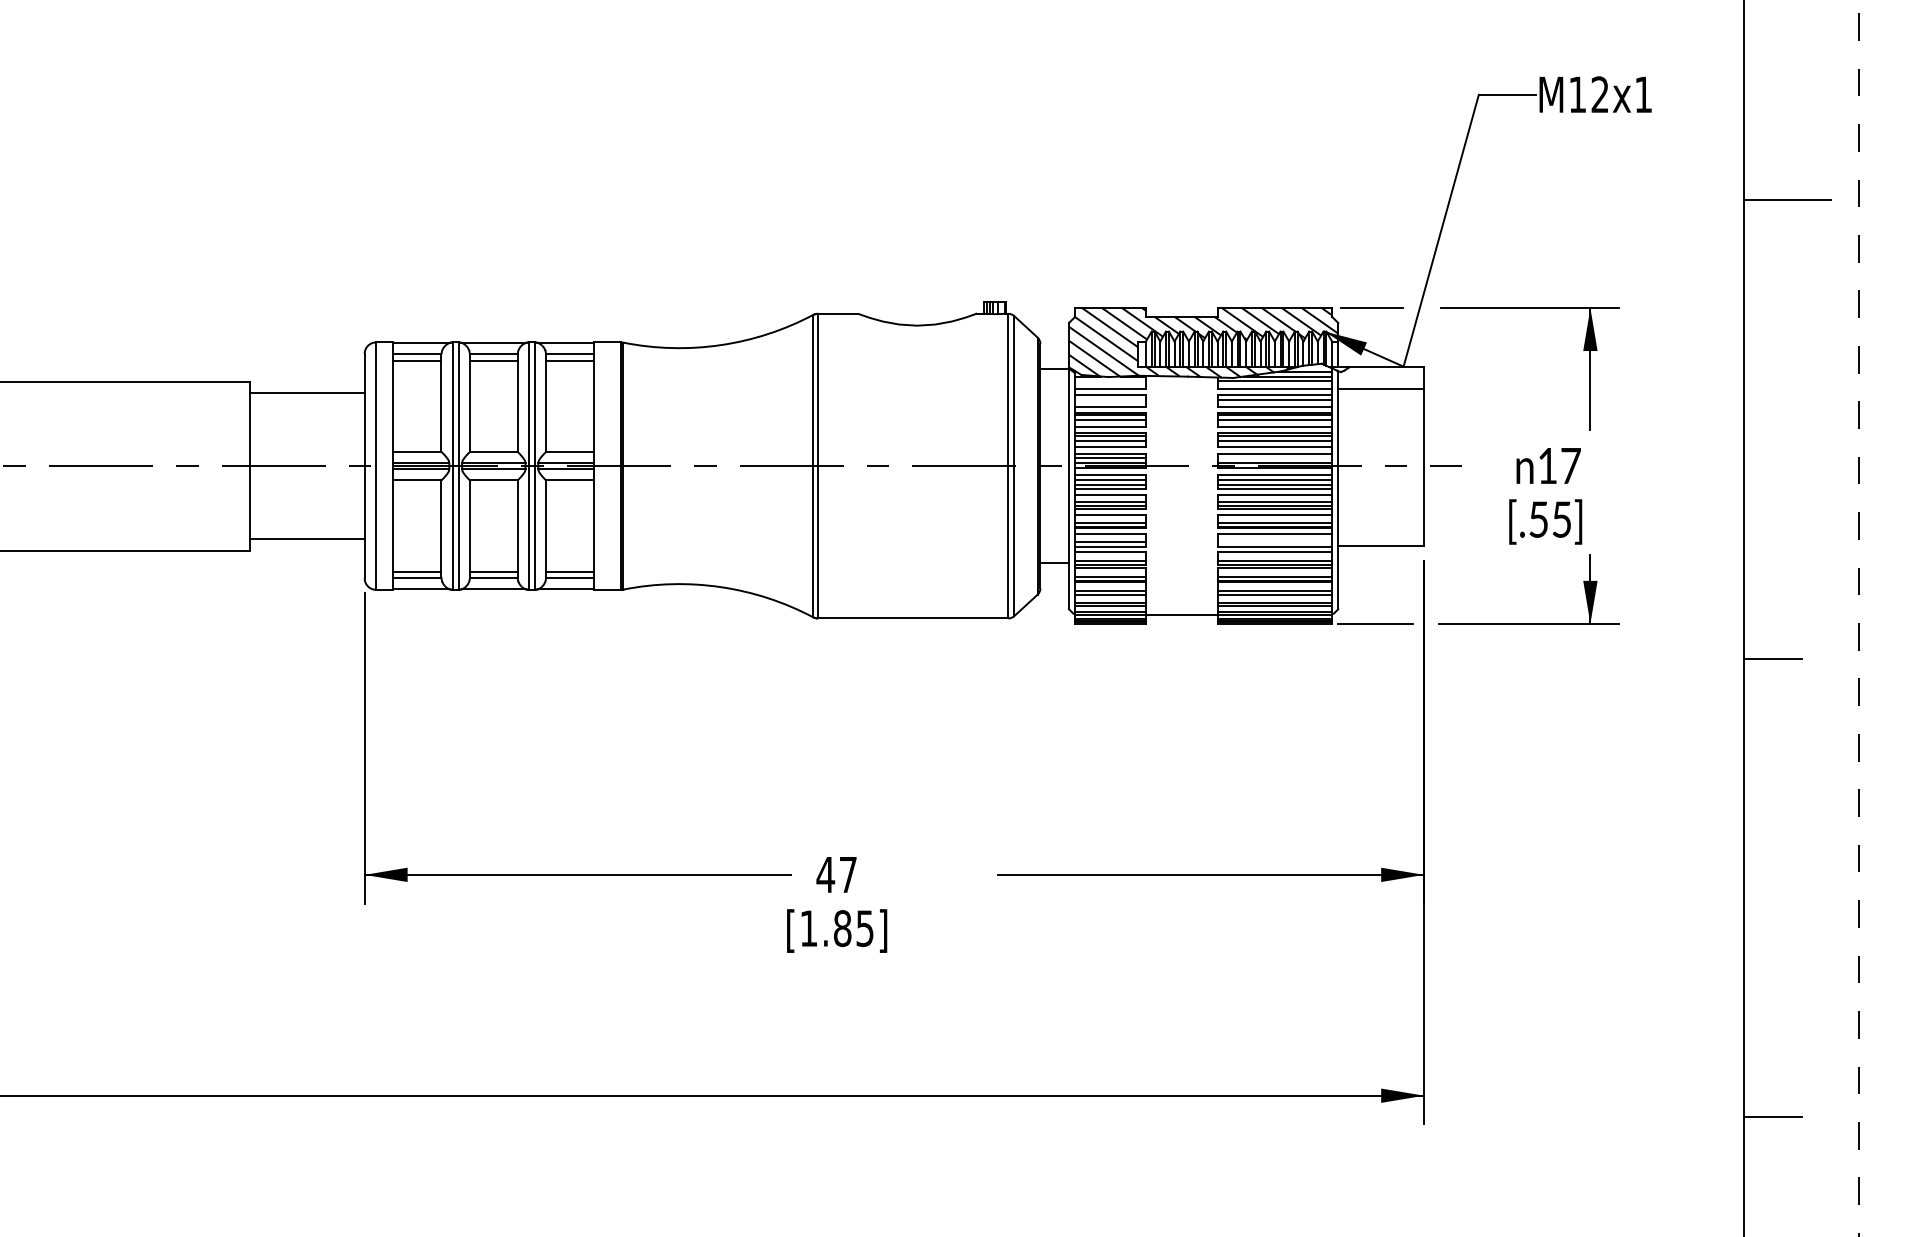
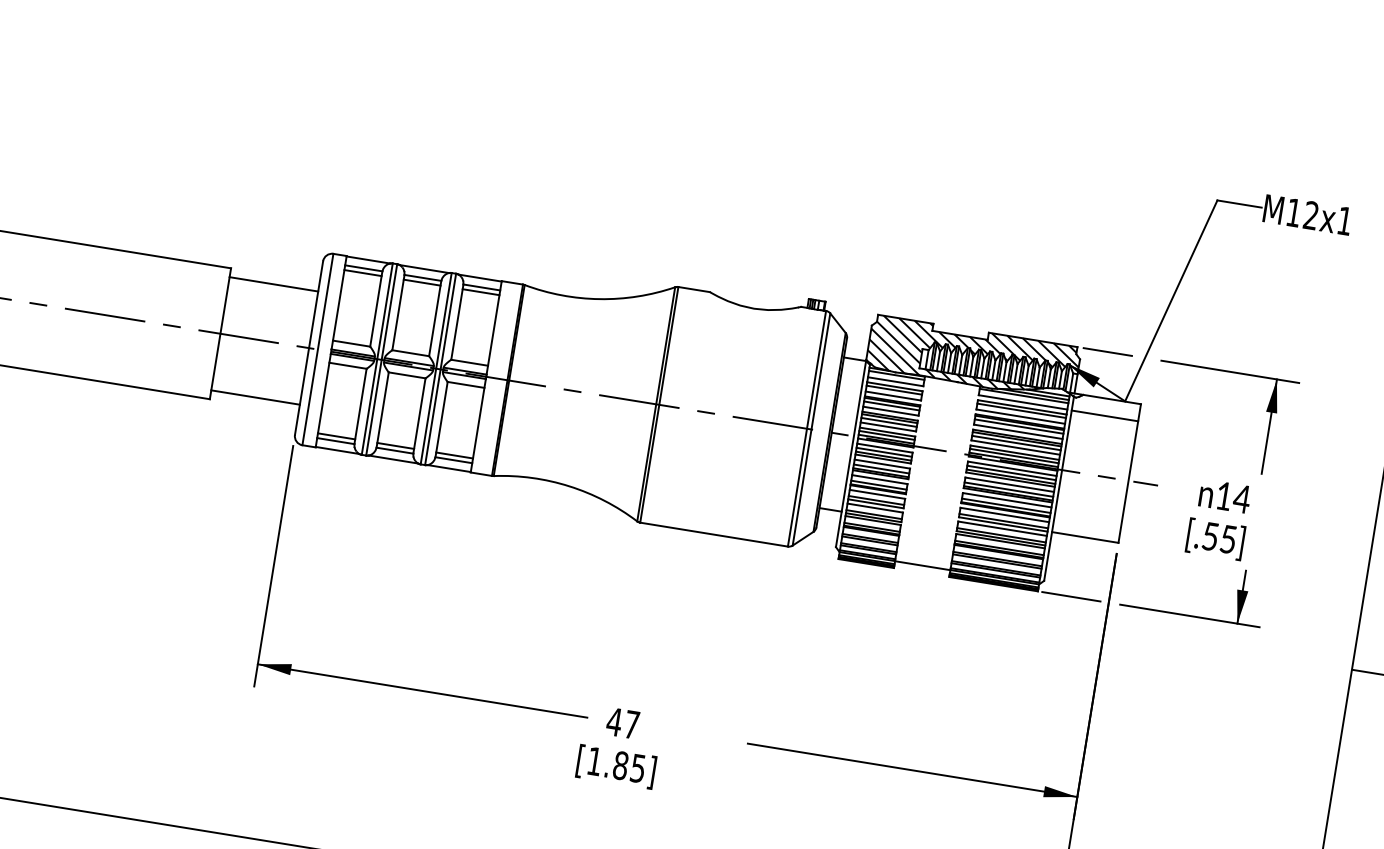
line: (1110, 380) -> (896, 375), added
line: (1110, 399) -> (894, 390), added
line: (1274, 458) -> (1013, 456), added
text: (1570, 465) -> (1241, 498), 17 -> 14
line: (1274, 542) -> (1003, 521), added

